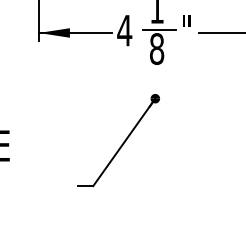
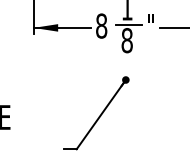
text: (124, 30) -> (101, 25), 4 -> 8

